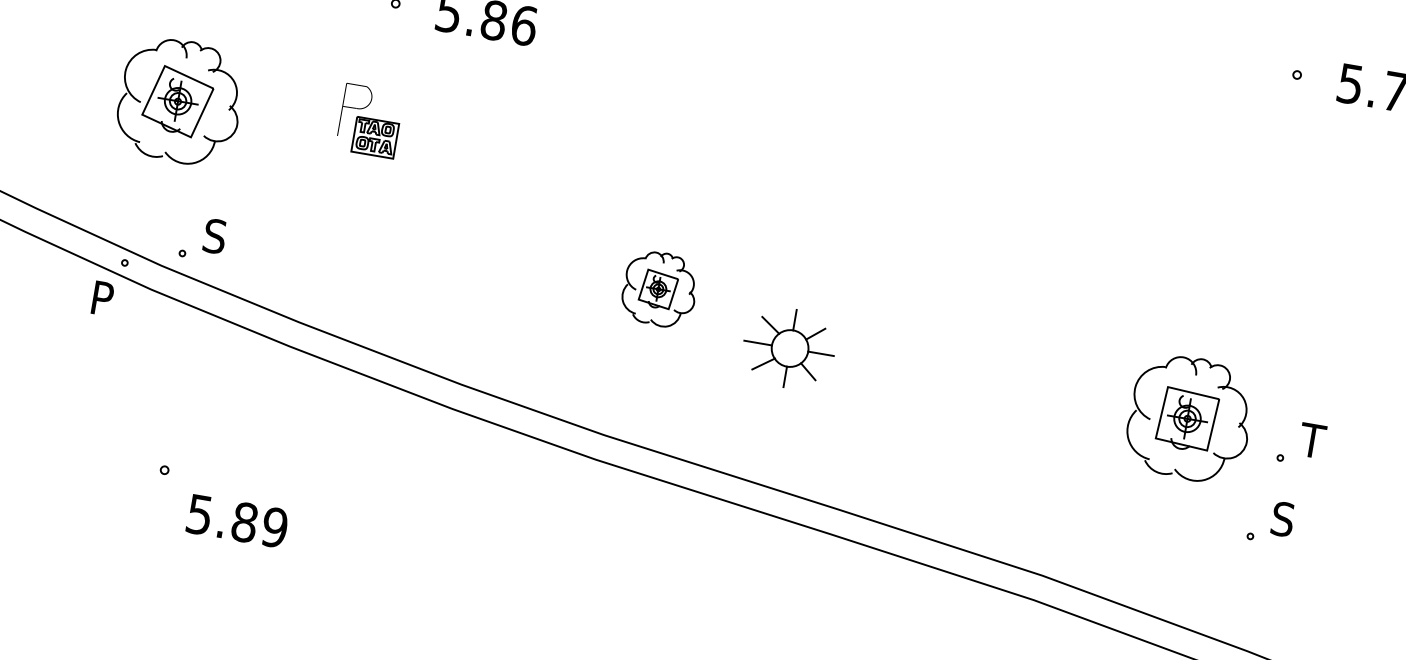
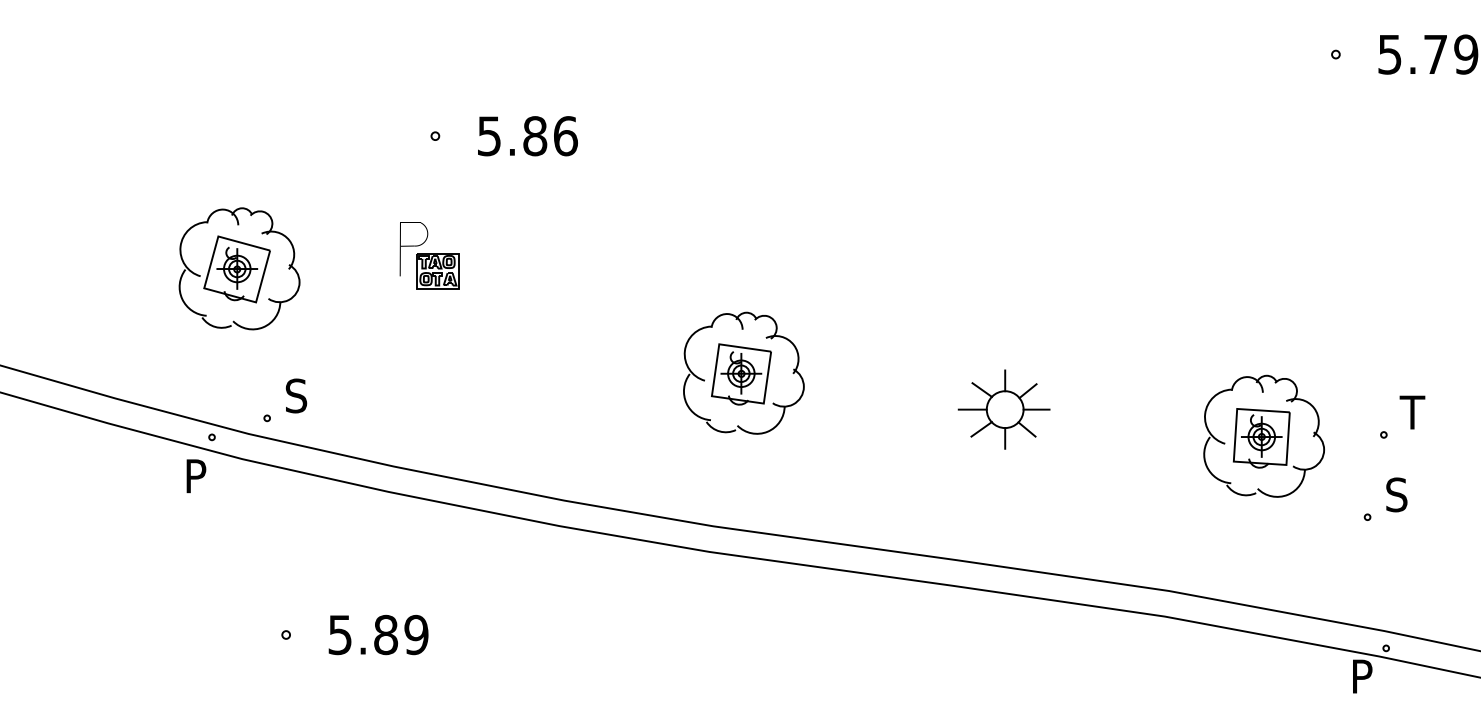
part: (659, 288) -> (743, 372), size x1.67
part: (788, 348) -> (1003, 409), moved
part: (1189, 417) -> (1263, 435), moved
text: (237, 520) -> (378, 634), moved

